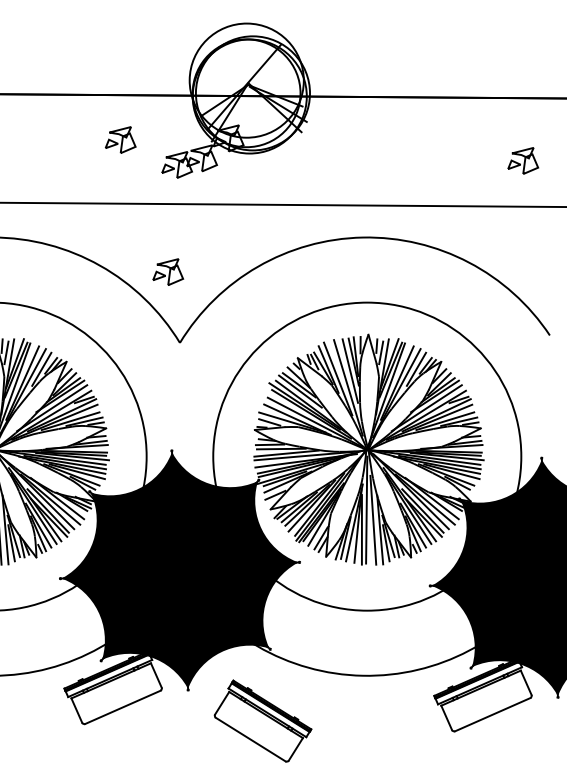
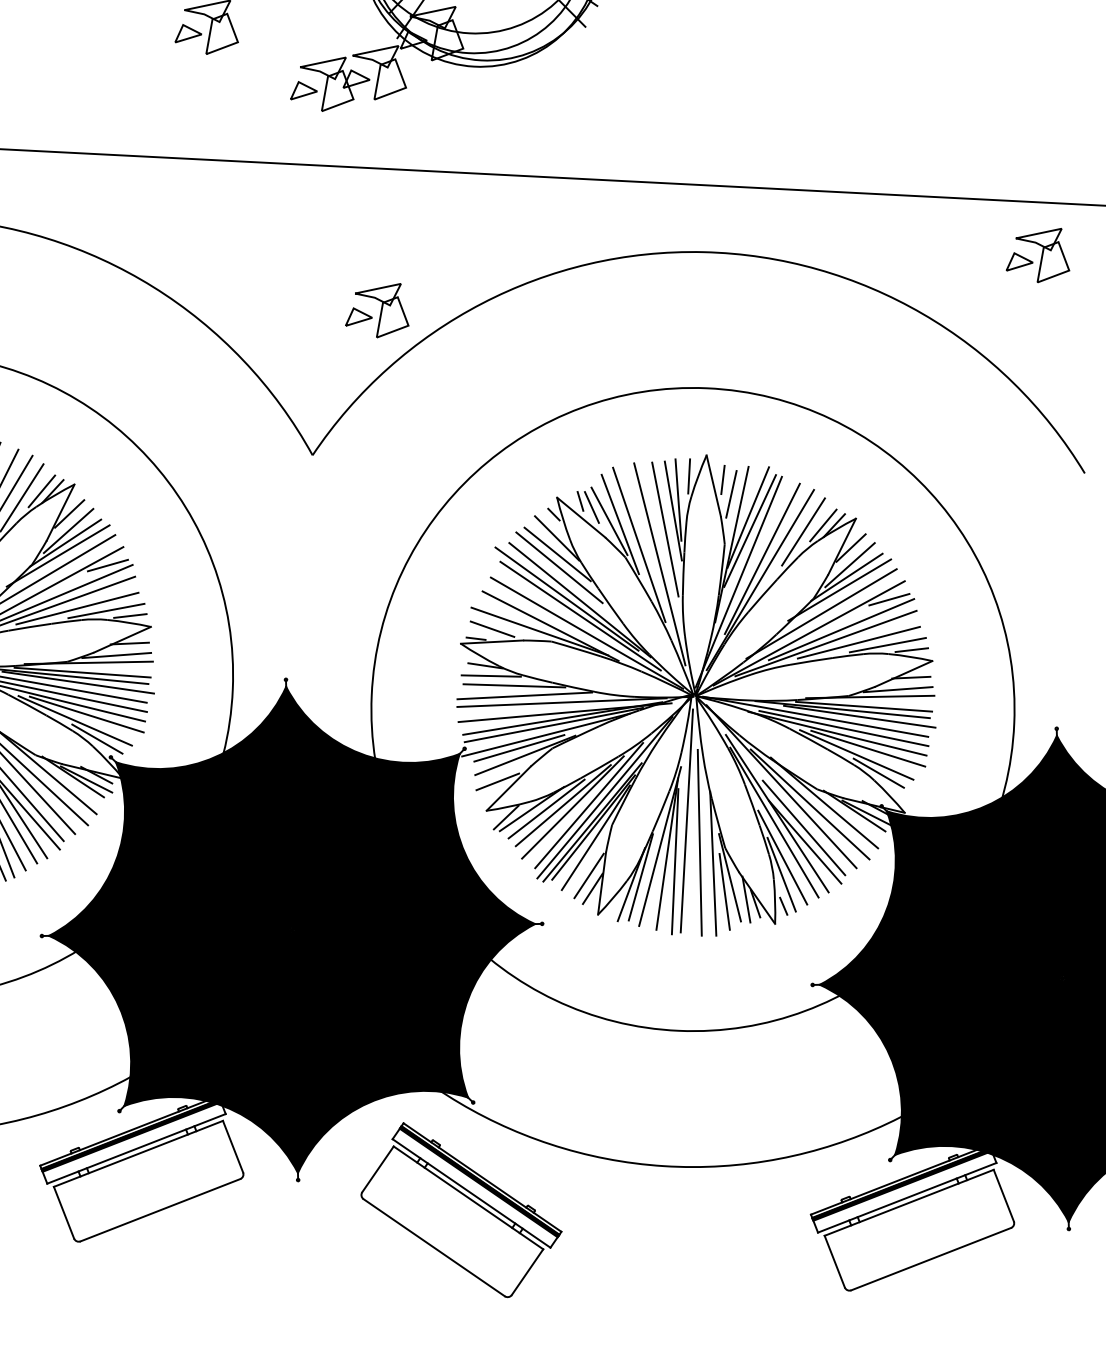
part: (523, 160) -> (1039, 254), moved
part: (168, 271) -> (378, 308), moved
part: (262, 720) -> (460, 1208), moved

